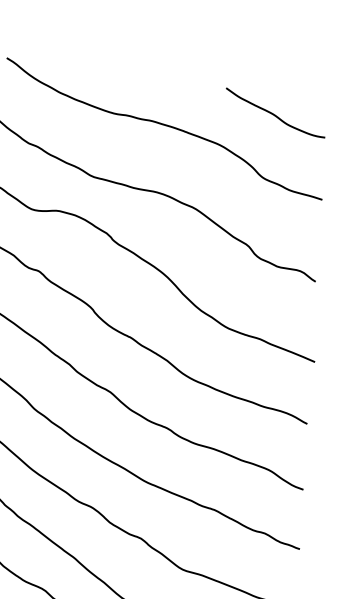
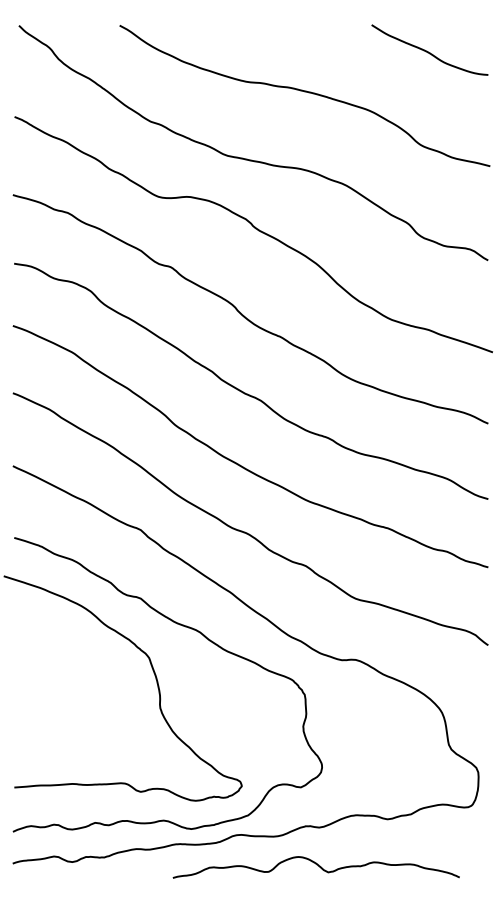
curve: (274, 114) -> (428, 51), moved

